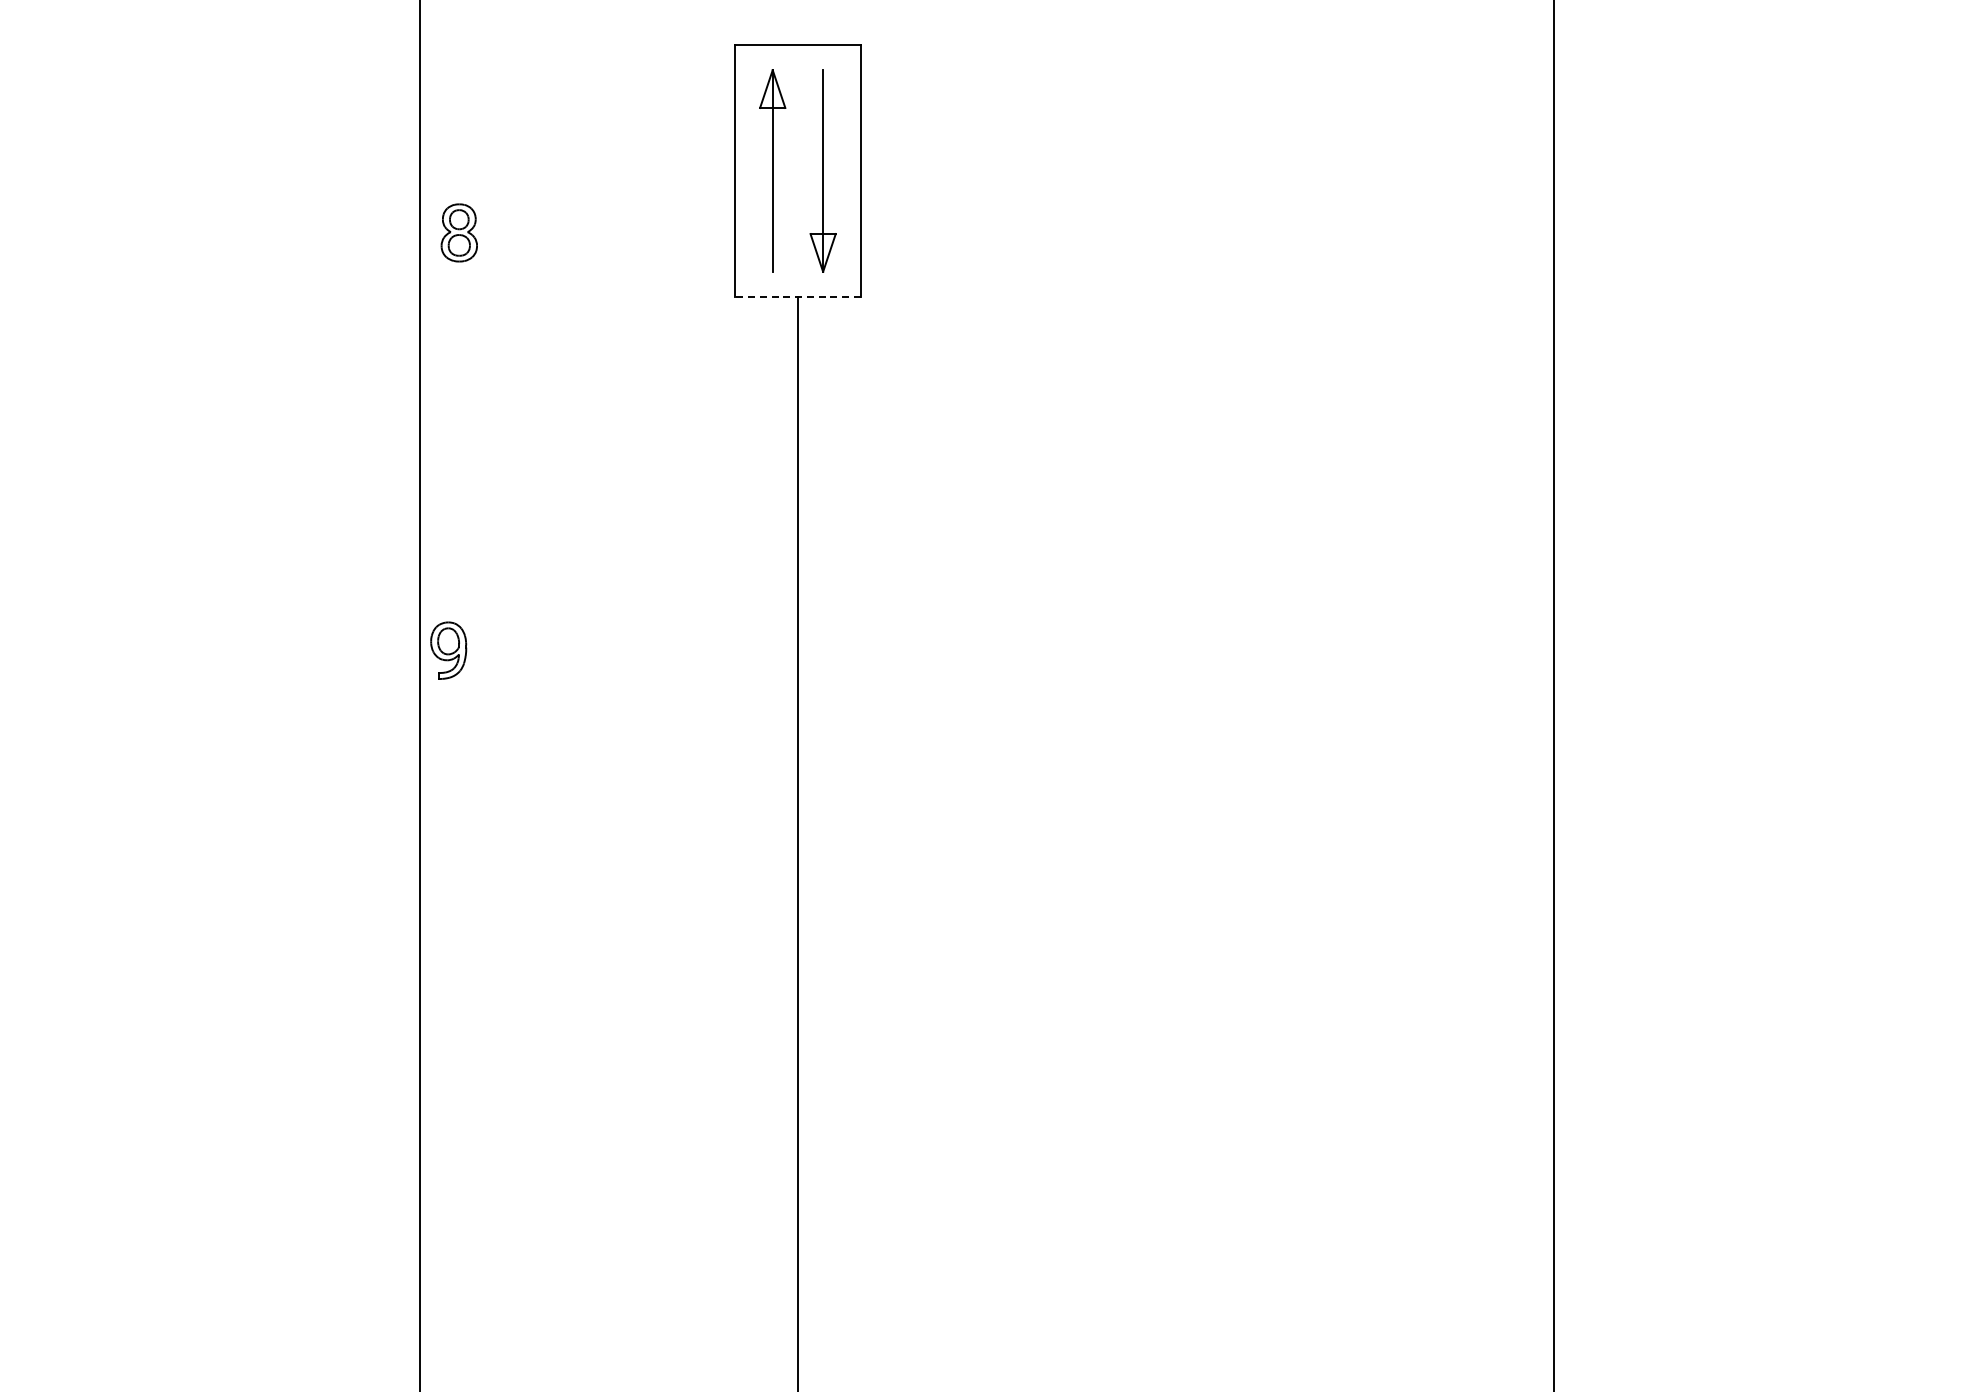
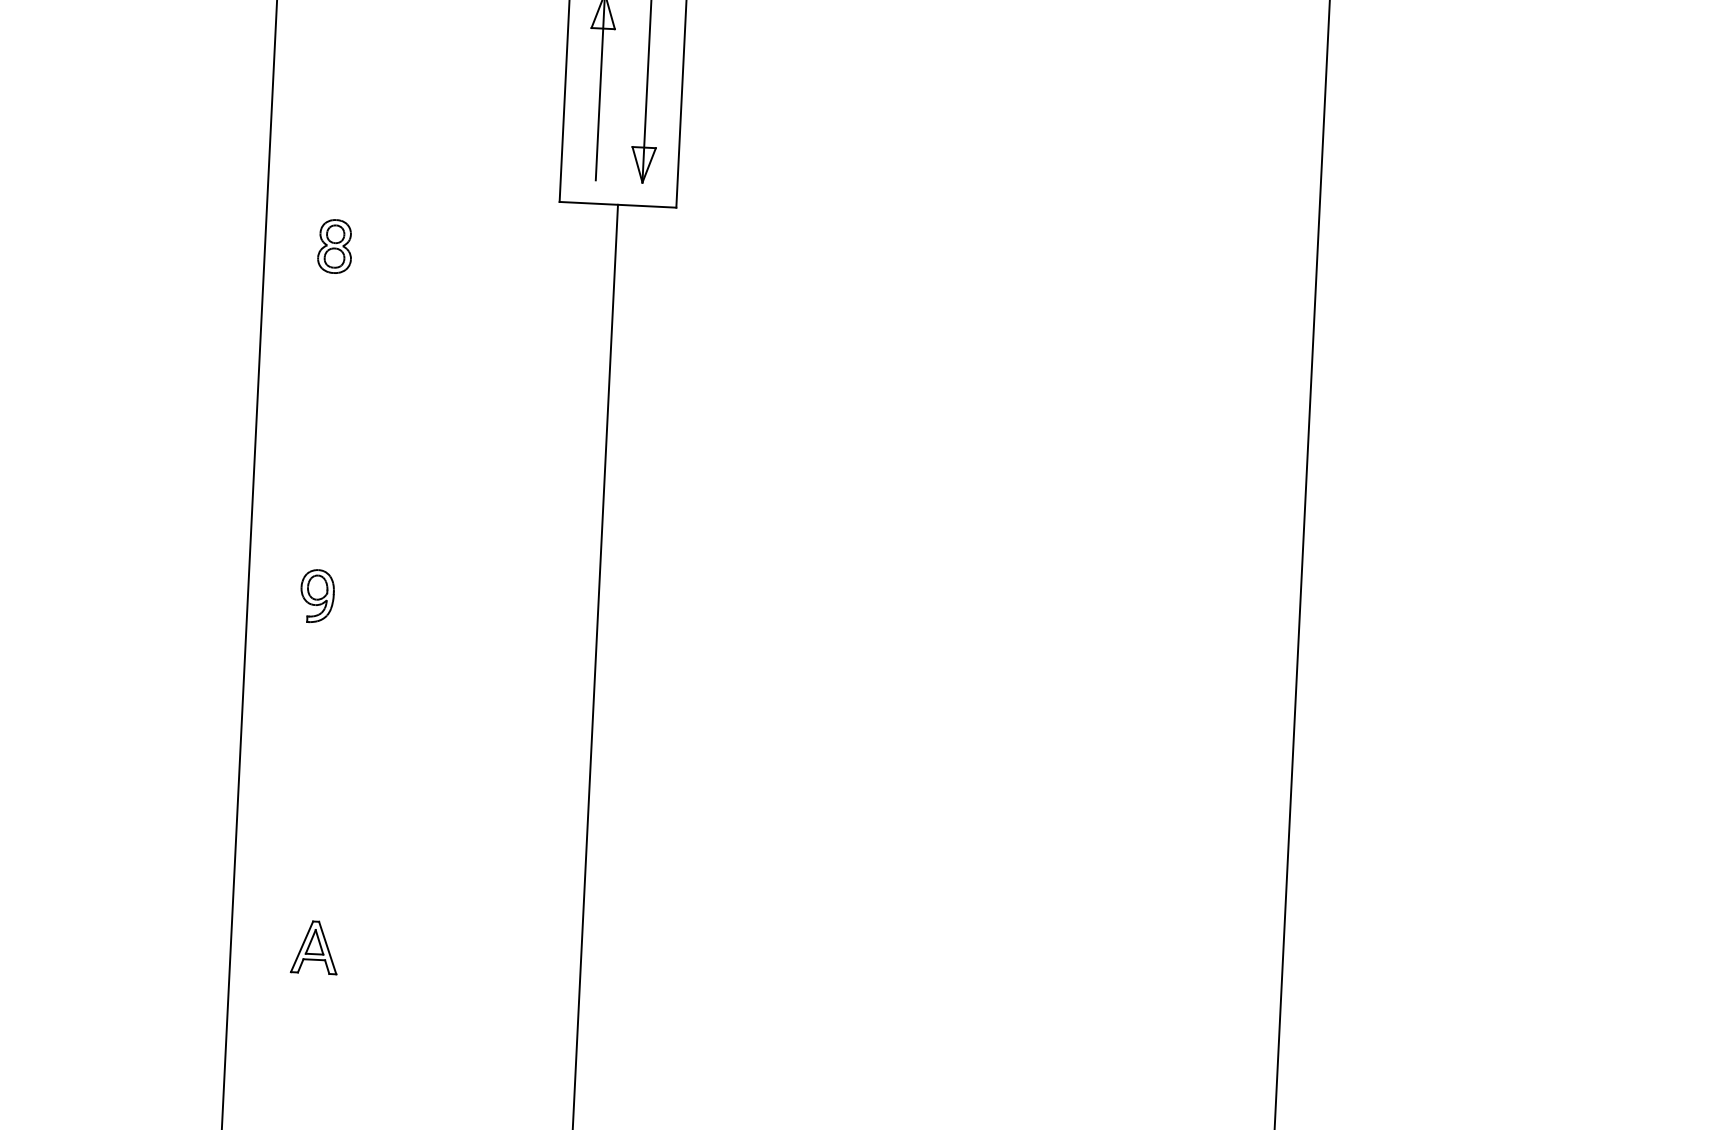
part: (458, 232) -> (334, 246), moved
line: (797, 297) -> (617, 205), dashed -> solid
part: (448, 650) -> (317, 596), moved
part: (510, 1112) -> (314, 946), added

